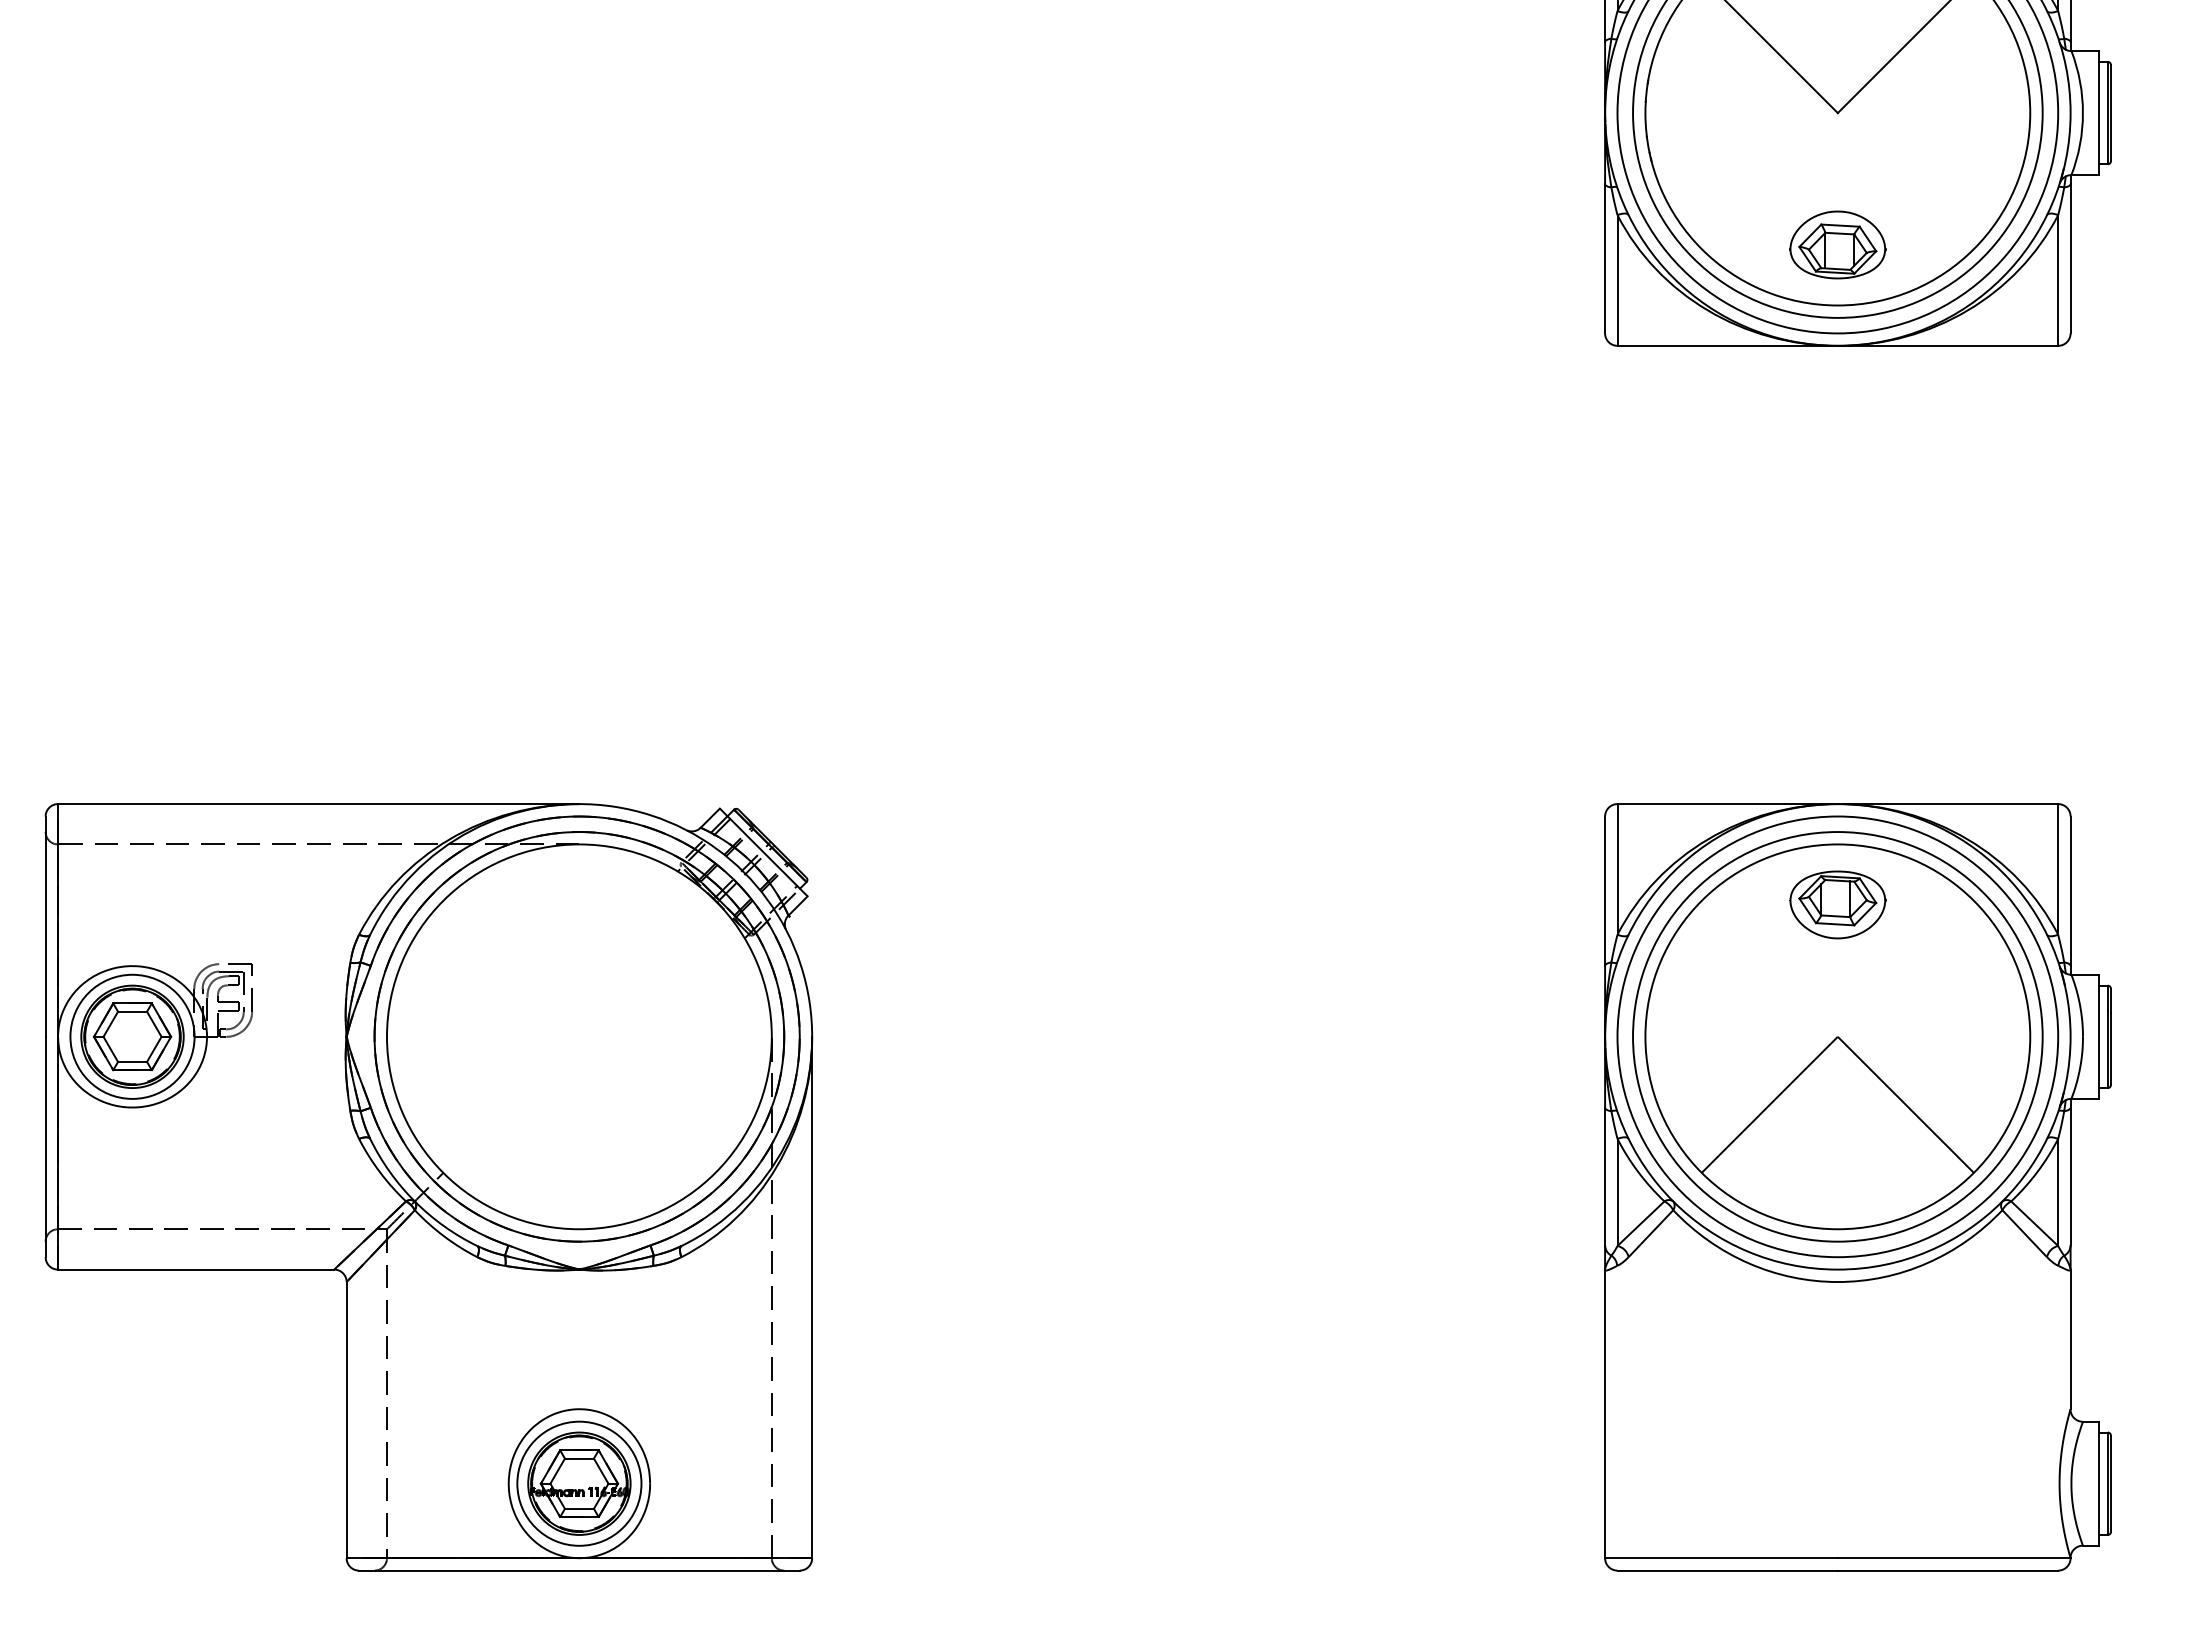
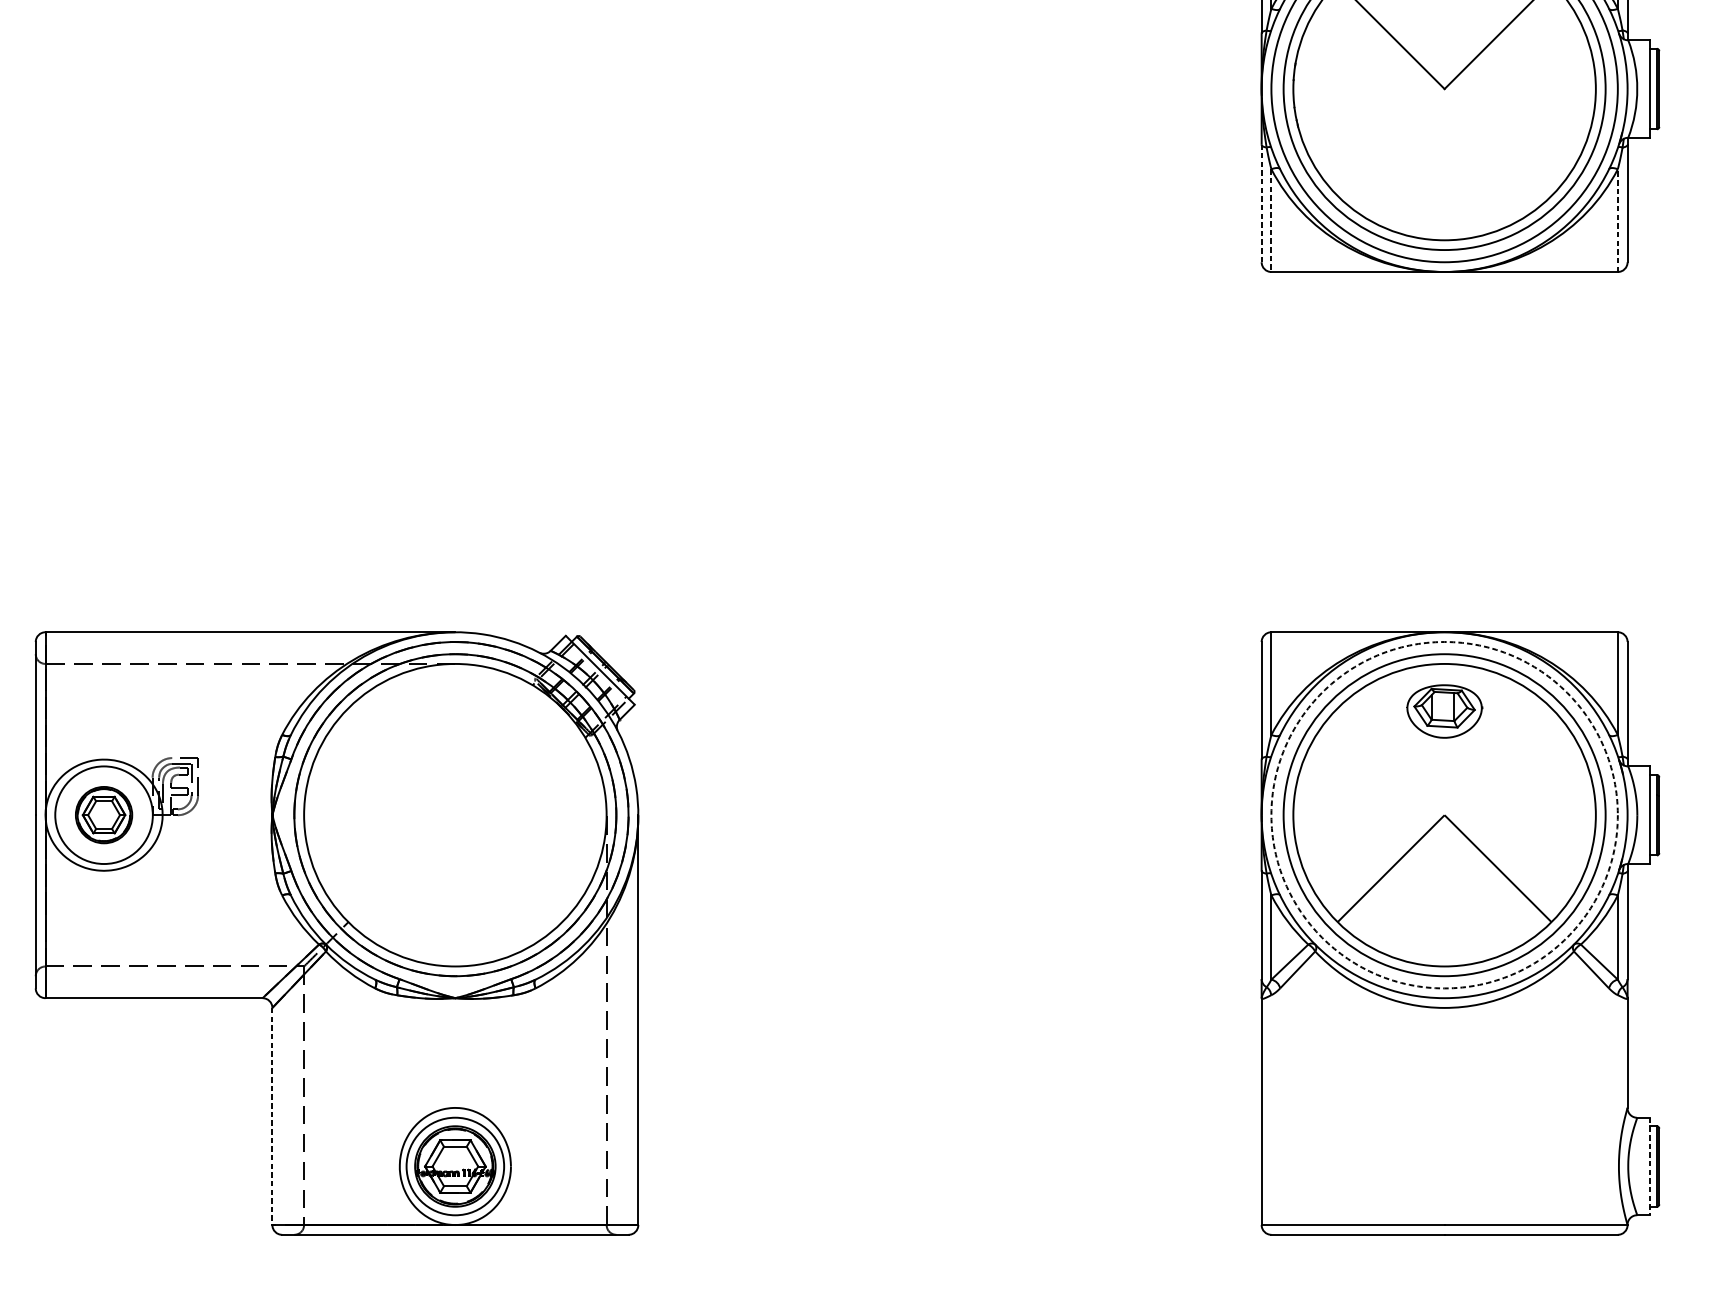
part: (1837, 244) -> (1444, 192), removed
line: (1605, 258) -> (1261, 203), solid -> dashed
line: (2058, 279) -> (1618, 219), solid -> dashed
line: (1617, 280) -> (1271, 220), solid -> dashed
part: (132, 1036) -> (104, 814), size x0.7
circle: (1837, 1036) -> (1444, 814), solid -> dashed
line: (346, 1420) -> (272, 1116), solid -> dashed
line: (2098, 1484) -> (1649, 1167), solid -> dashed

